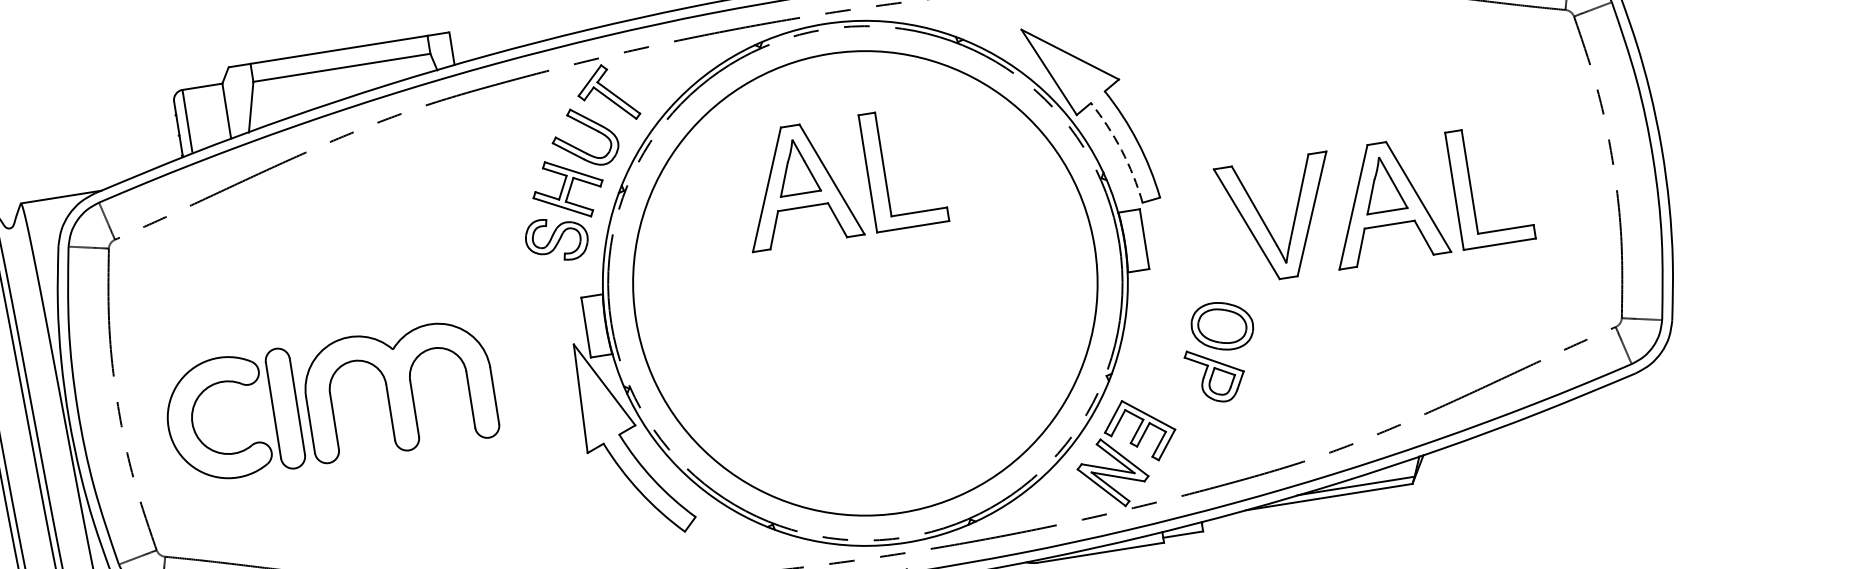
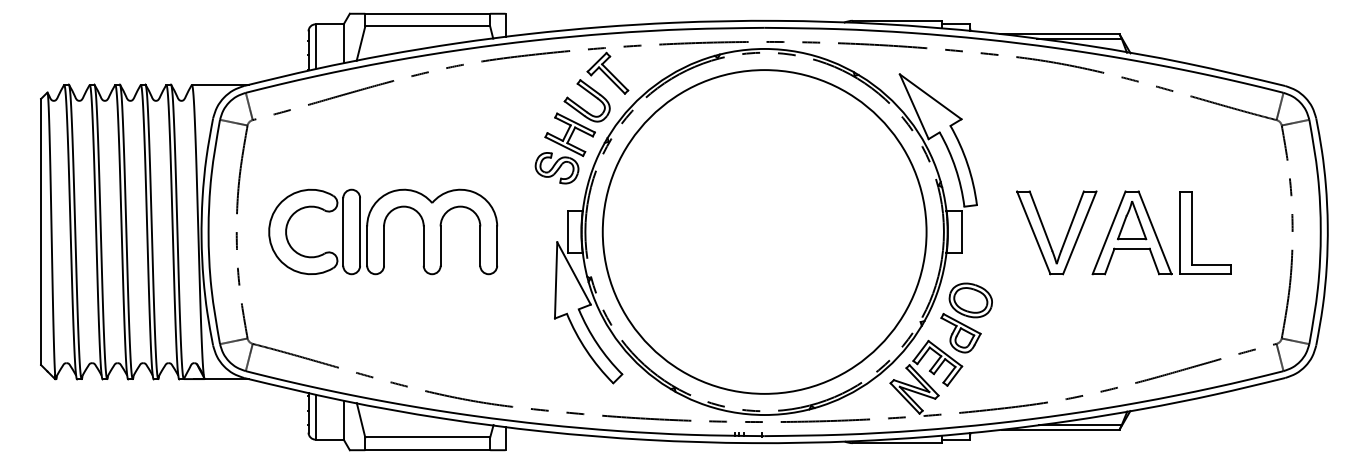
arc: (1121, 150) -> (955, 168), dashed -> solid
part: (841, 177) -> (759, 156), removed
part: (1220, 351) -> (966, 317), moved
part: (330, 400) -> (383, 231), moved

